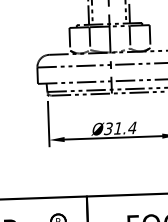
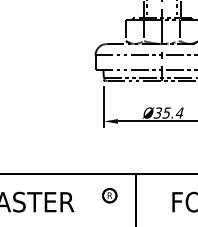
text: (117, 127) -> (166, 112), Ø31.4 -> Ø35.4

